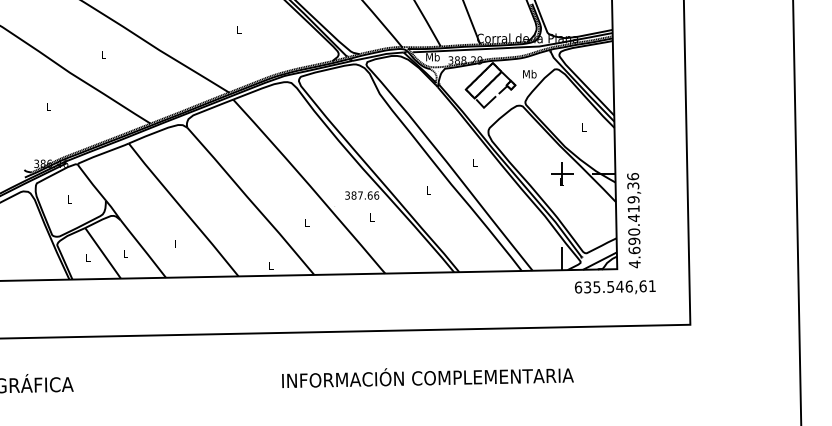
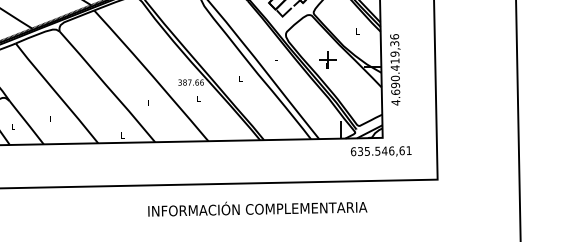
part: (562, 173) -> (328, 59), moved
text: (634, 220) -> (395, 69), moved
text: (427, 377) -> (257, 208), moved

